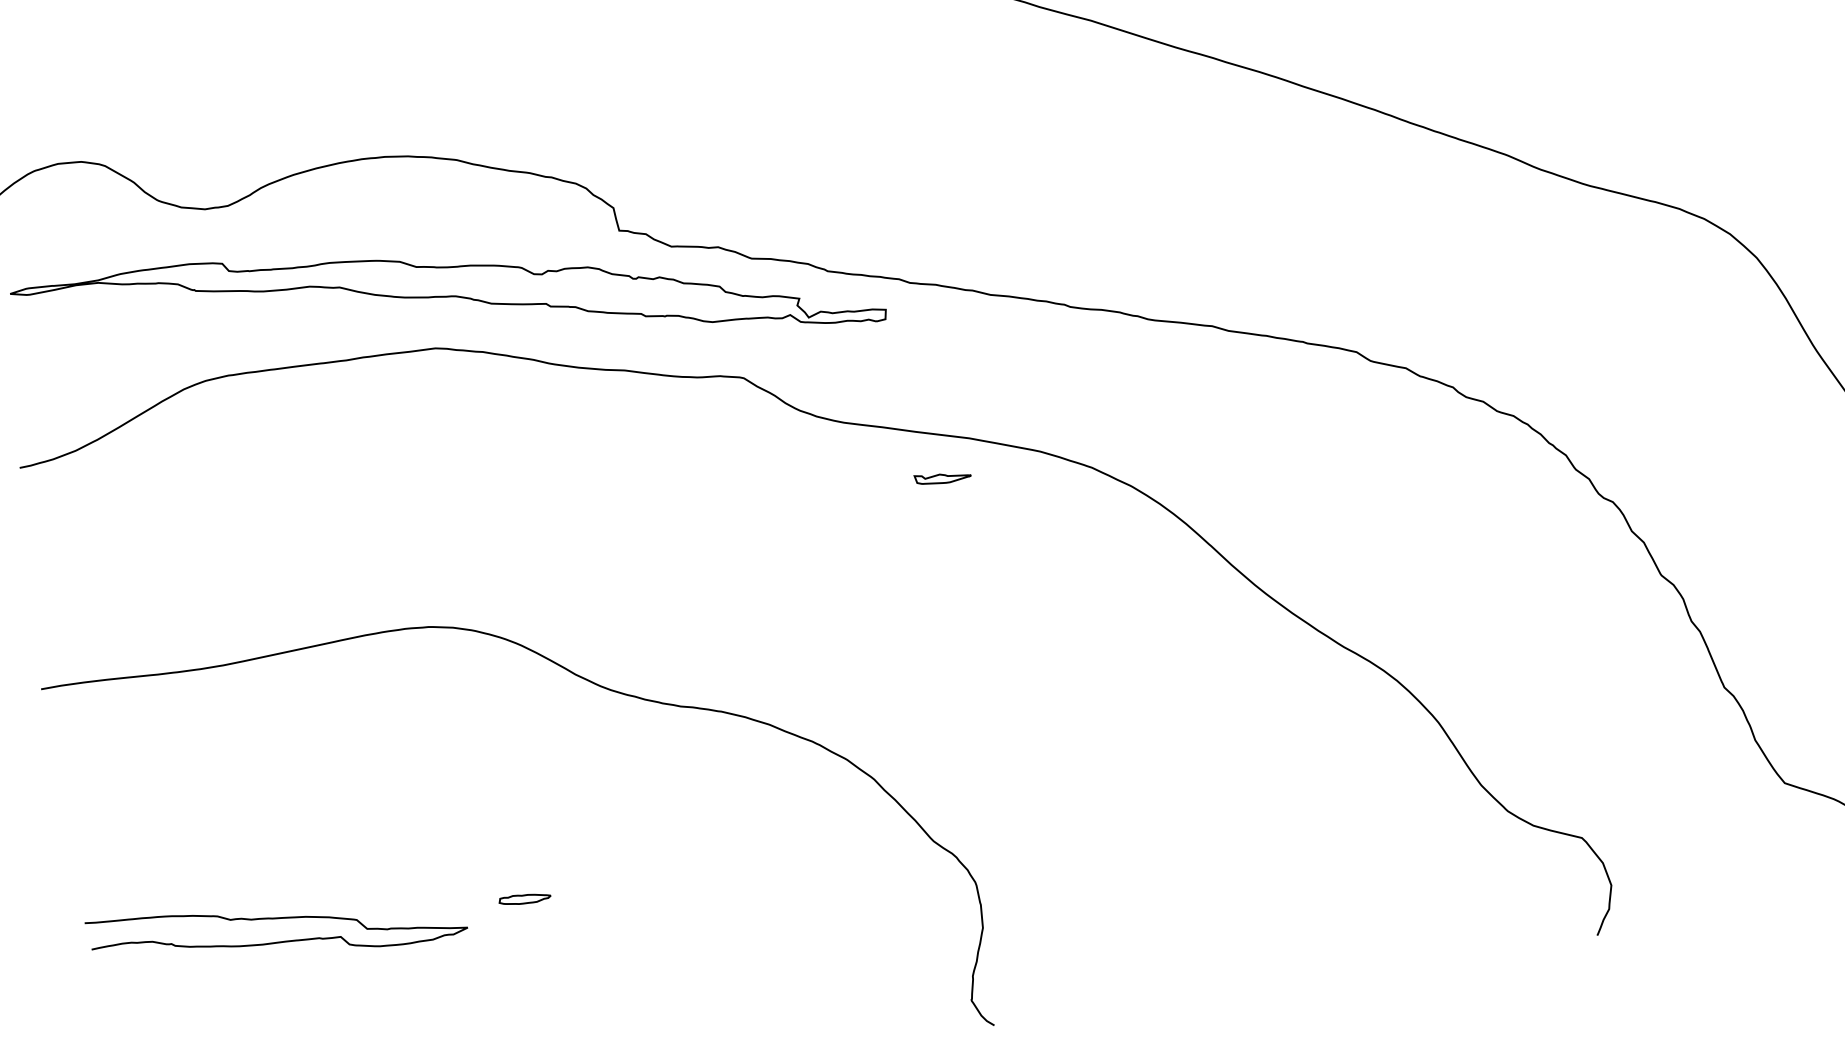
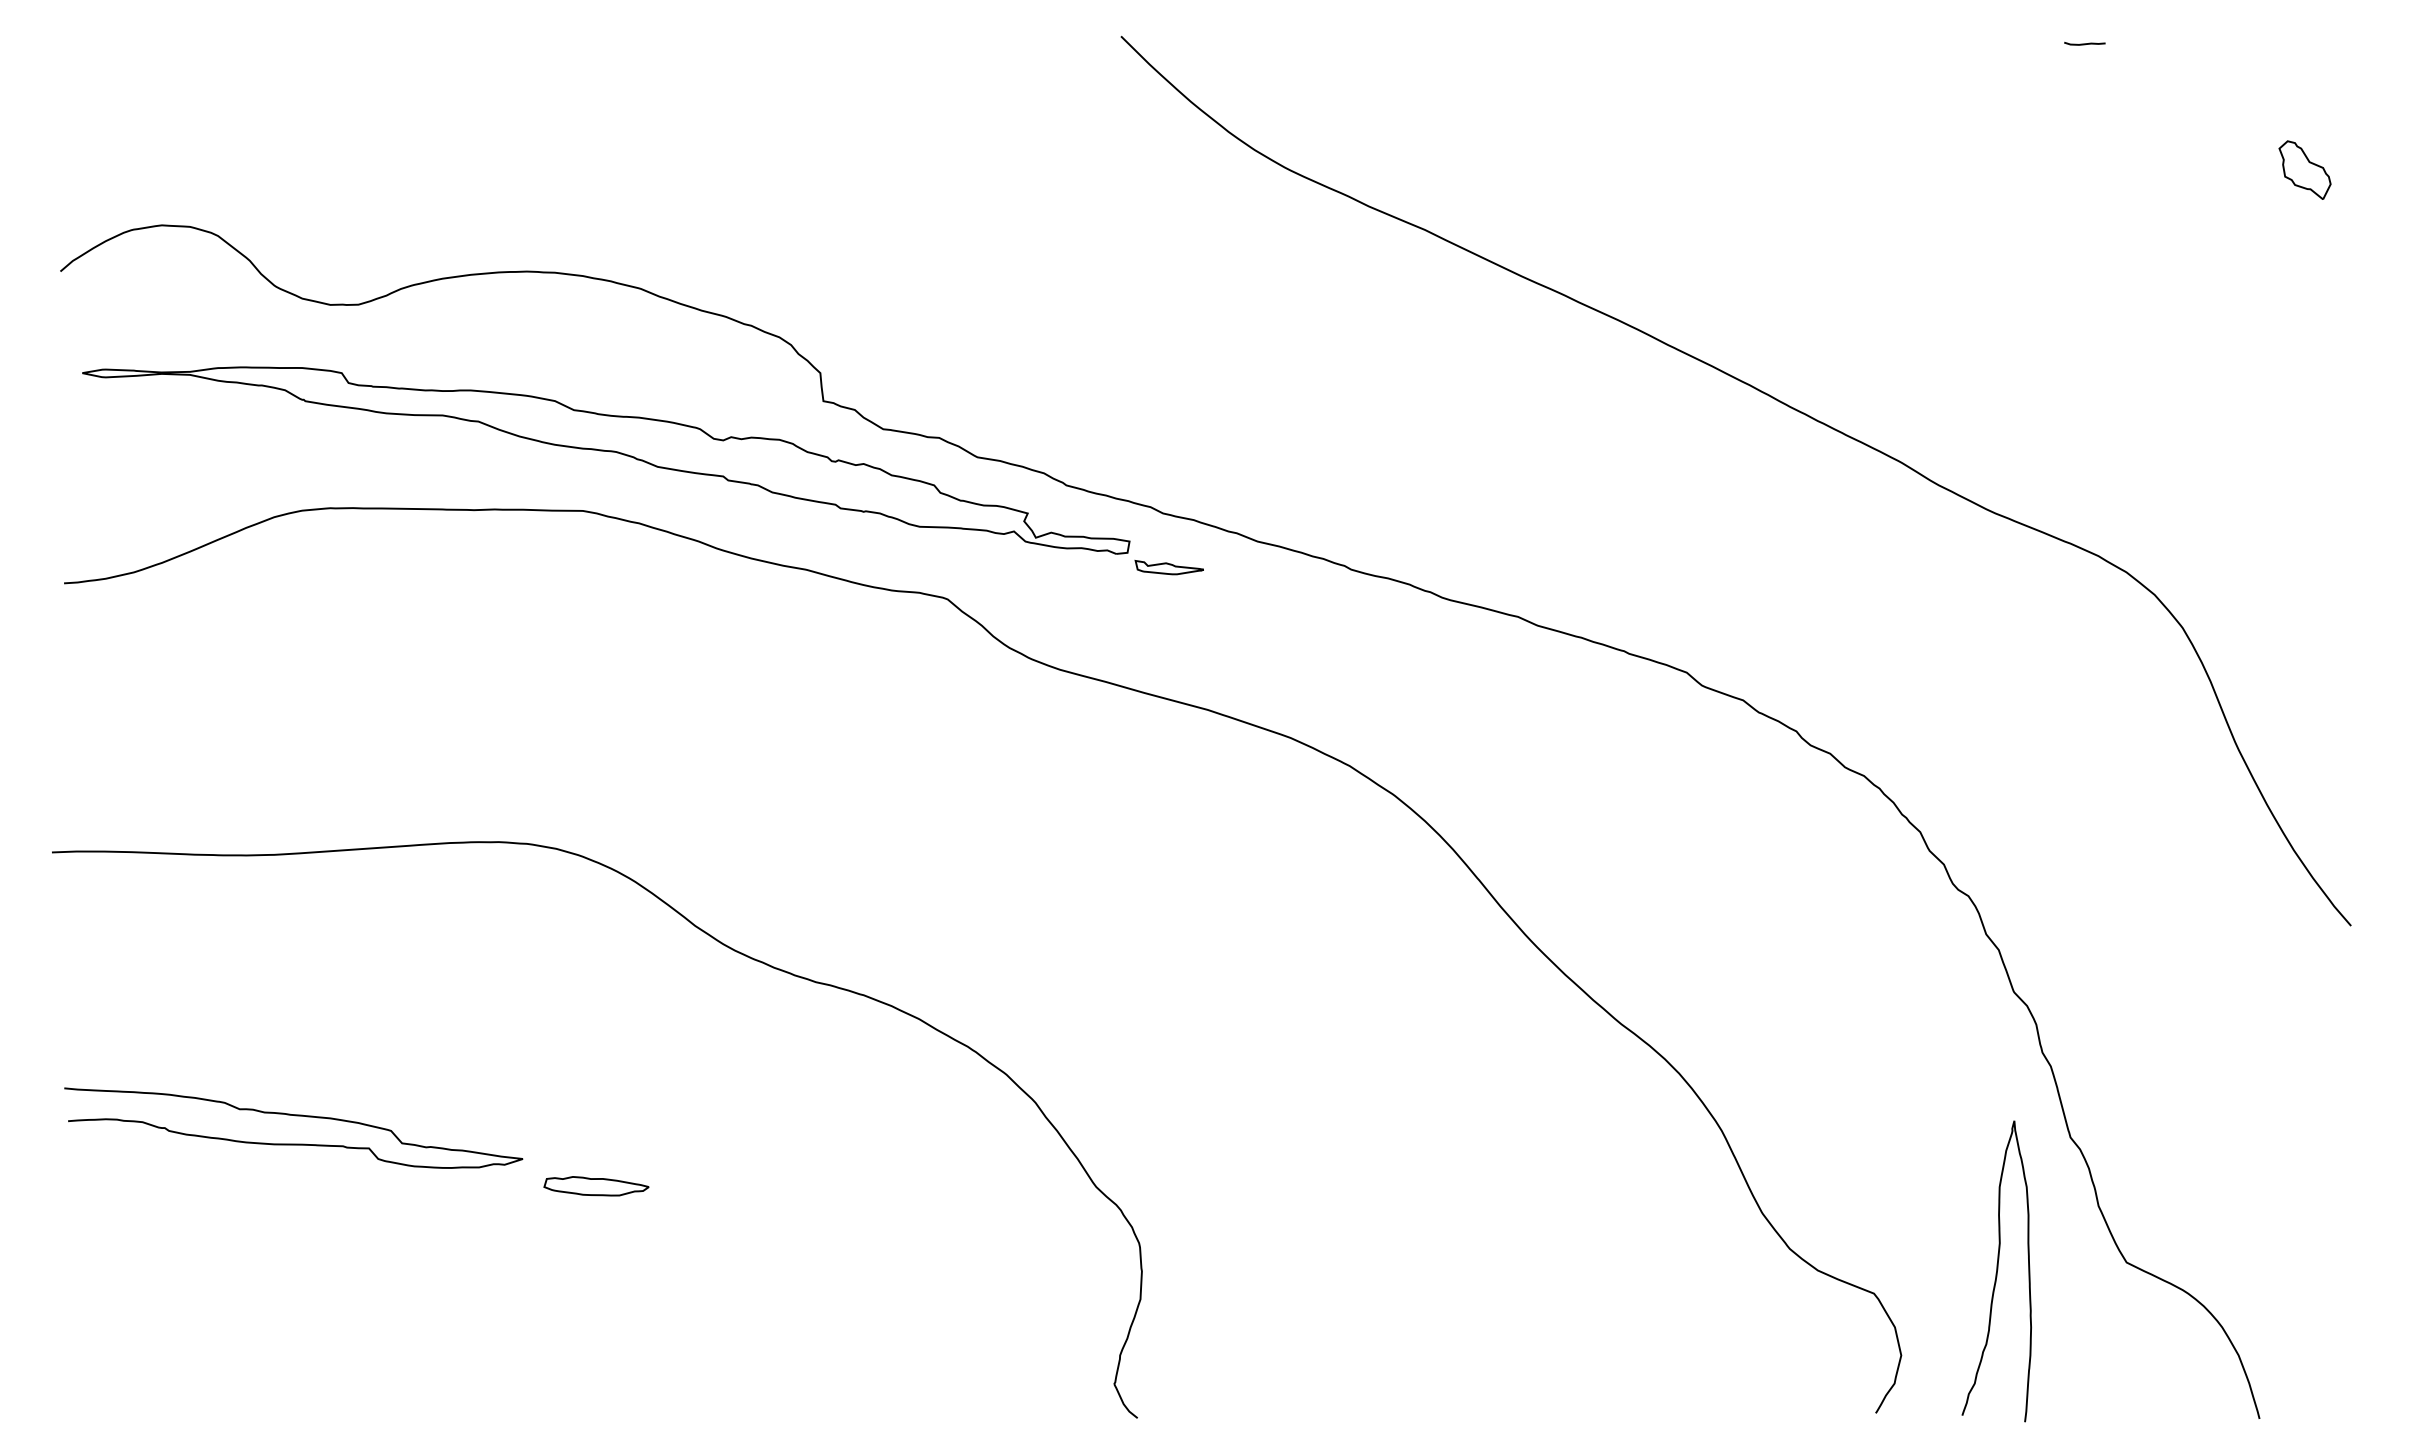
part: (942, 477) -> (1168, 567), moved
curve: (1679, 805) -> (1996, 1271), added
part: (525, 899) -> (596, 1186), size x1.67
curve: (276, 919) -> (295, 1116), moved

